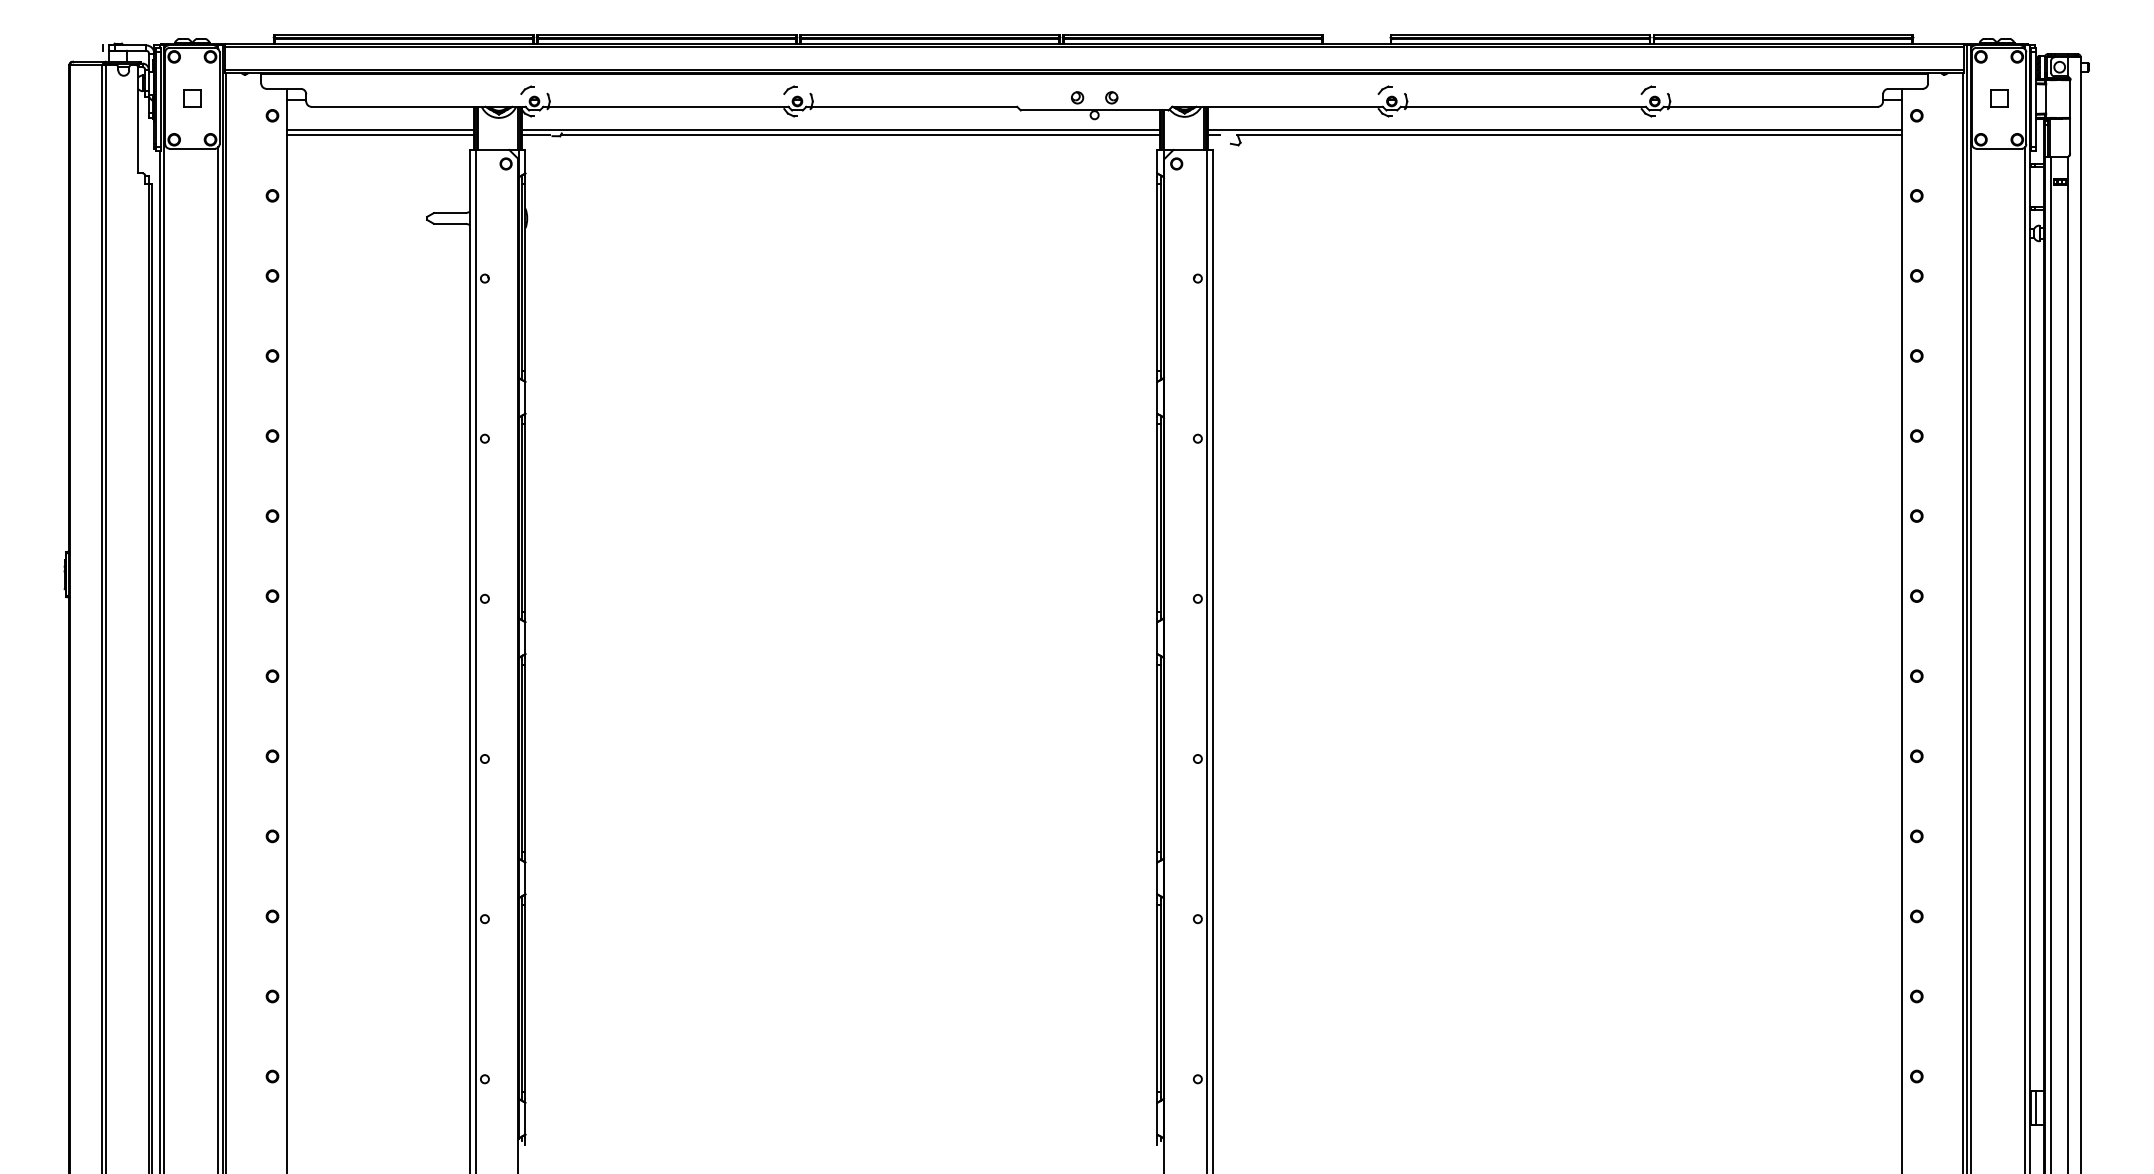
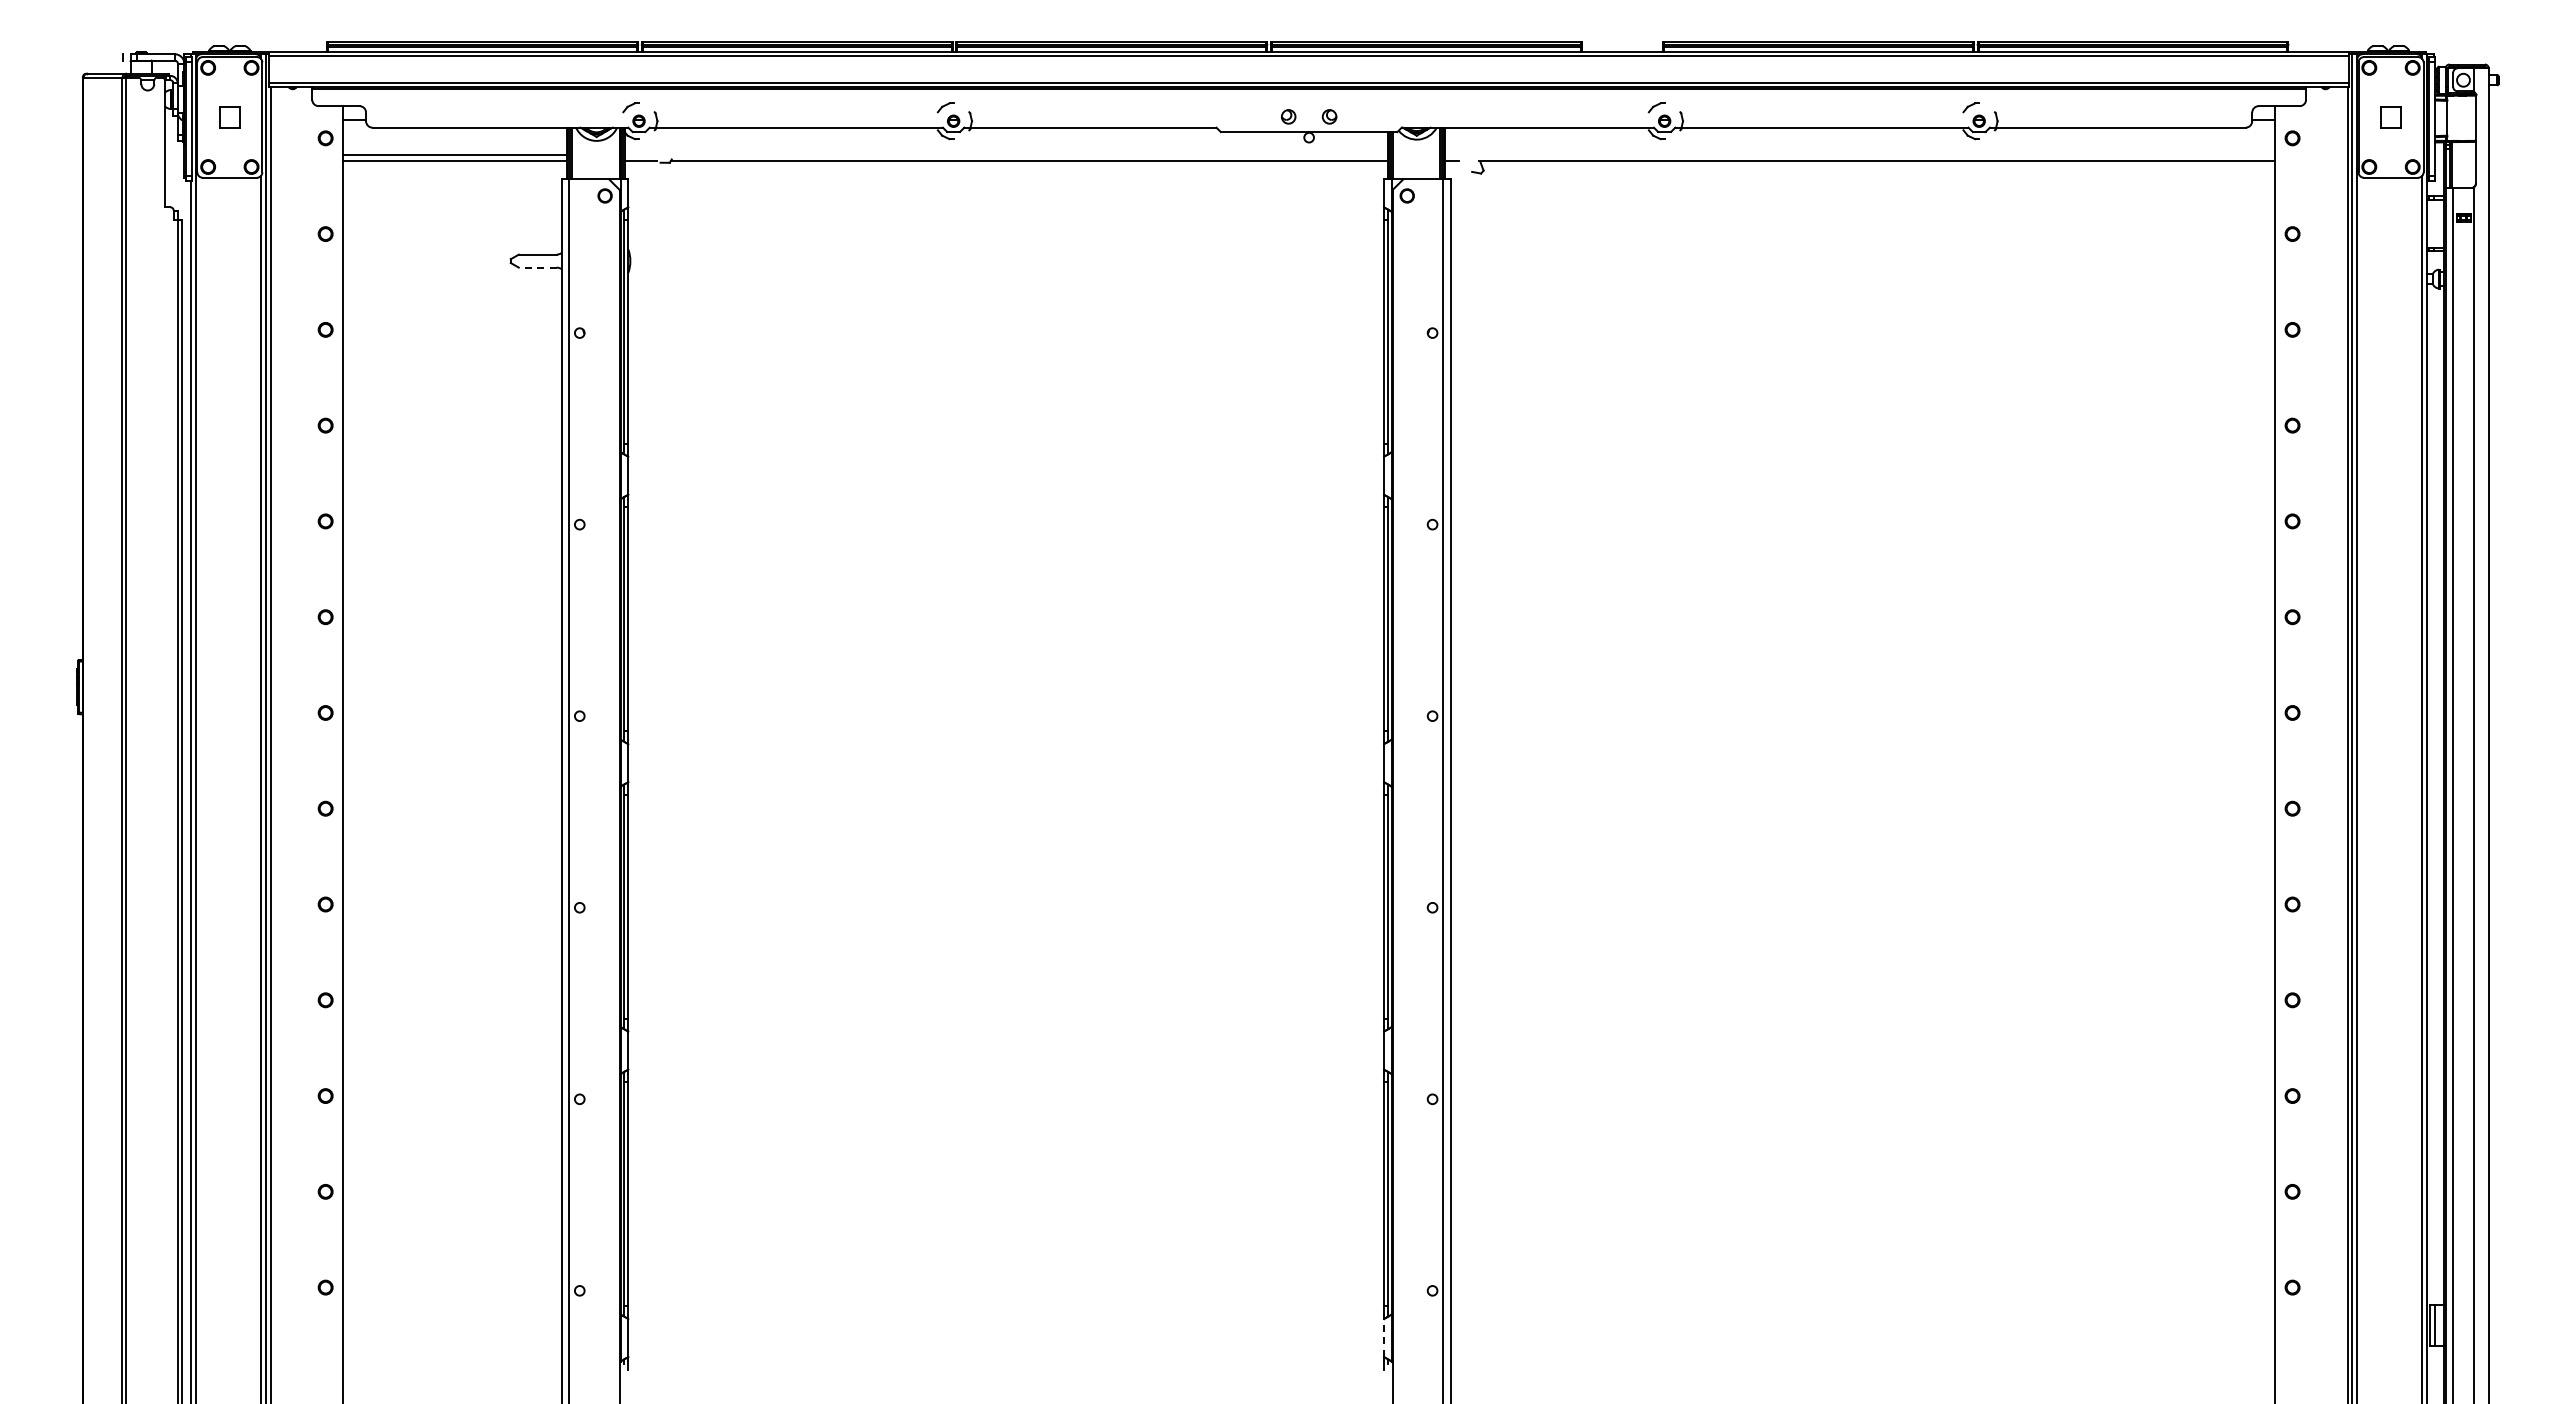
line: (840, 129) -> (1005, 154), removed
line: (1555, 129) -> (1860, 154), removed
line: (449, 223) -> (537, 267), solid -> dashed
line: (1157, 1119) -> (1384, 1338), solid -> dashed

